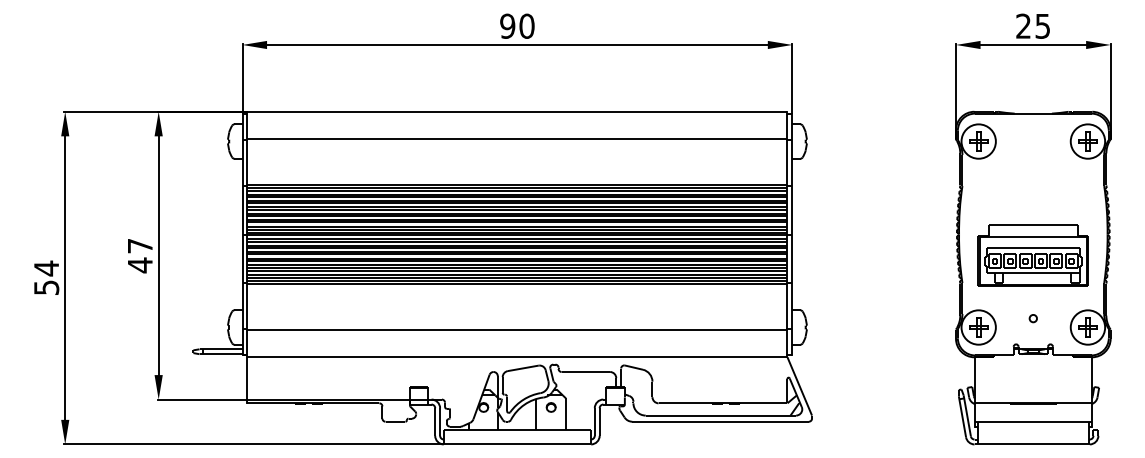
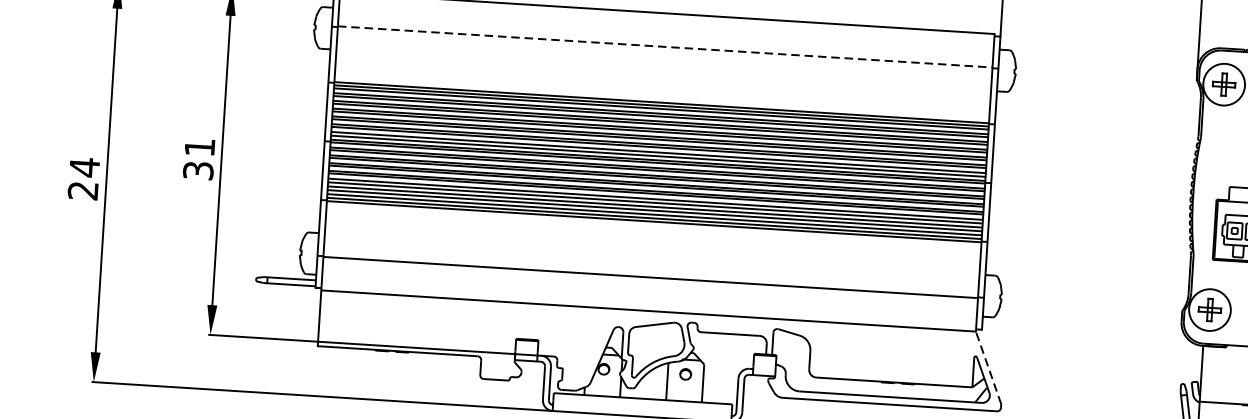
line: (517, 139) -> (665, 47), solid -> dashed
text: (139, 256) -> (198, 160), 47 -> 31
text: (46, 287) -> (83, 190), 54 -> 24
line: (799, 386) -> (988, 367), solid -> dashed

